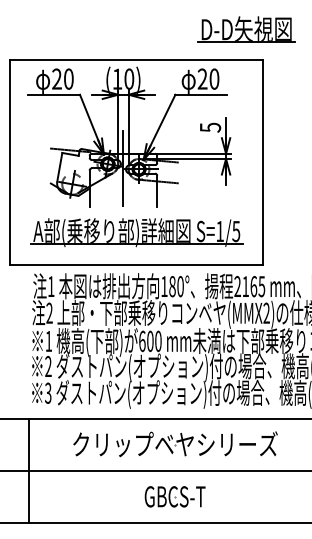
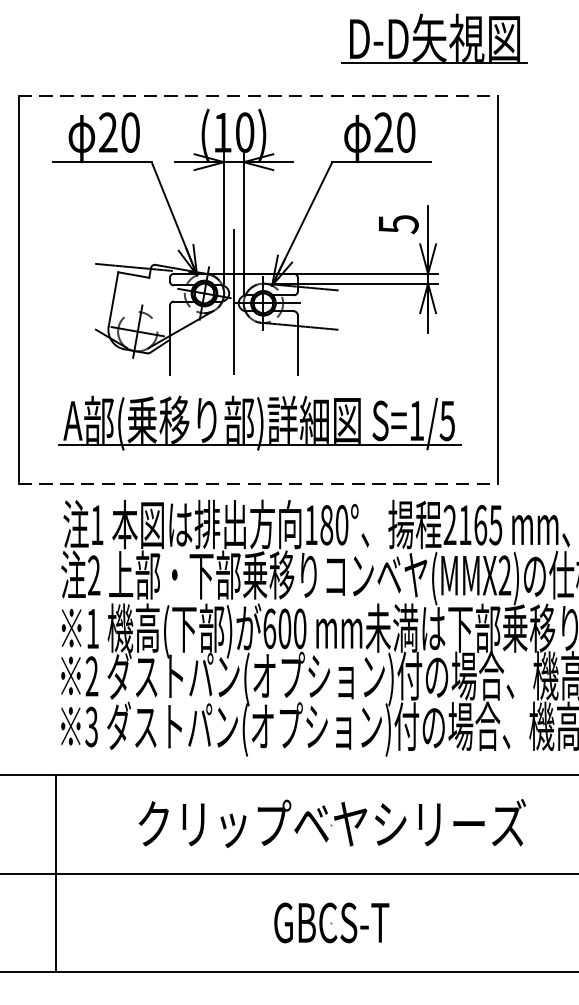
part: (246, 29) -> (434, 38), moved
line: (136, 59) -> (258, 95), solid -> dashed
line: (136, 264) -> (258, 483), solid -> dashed

